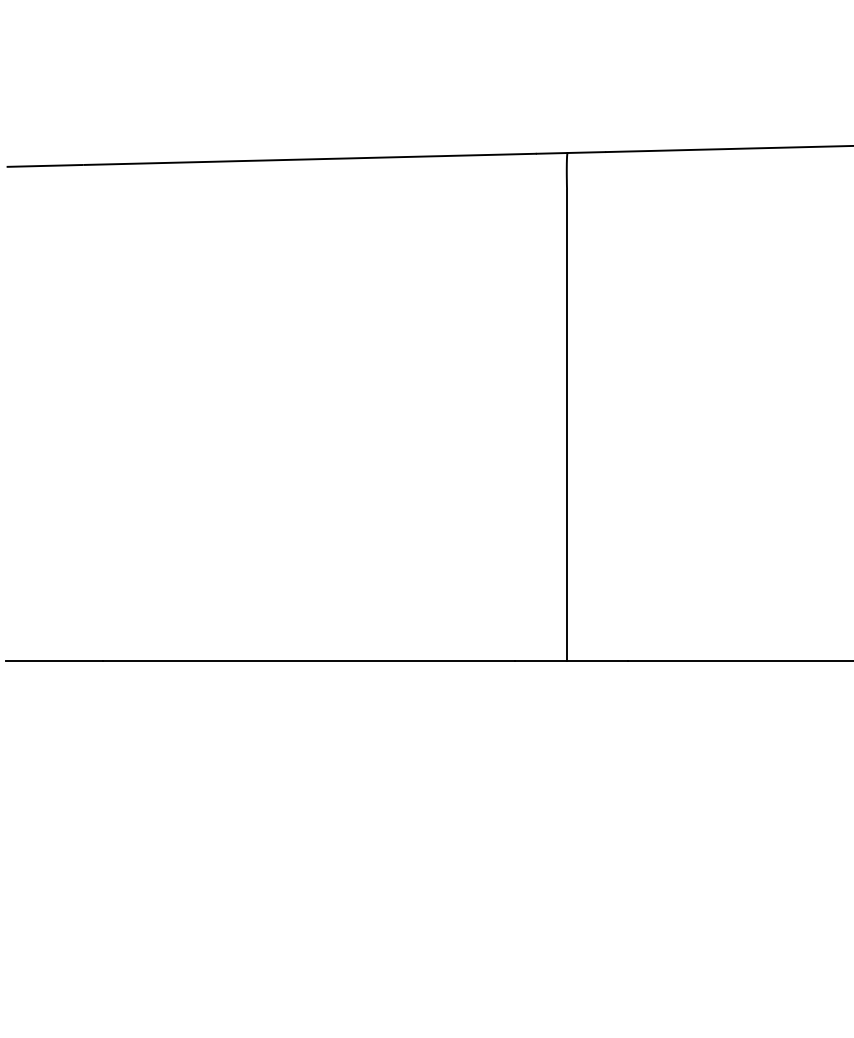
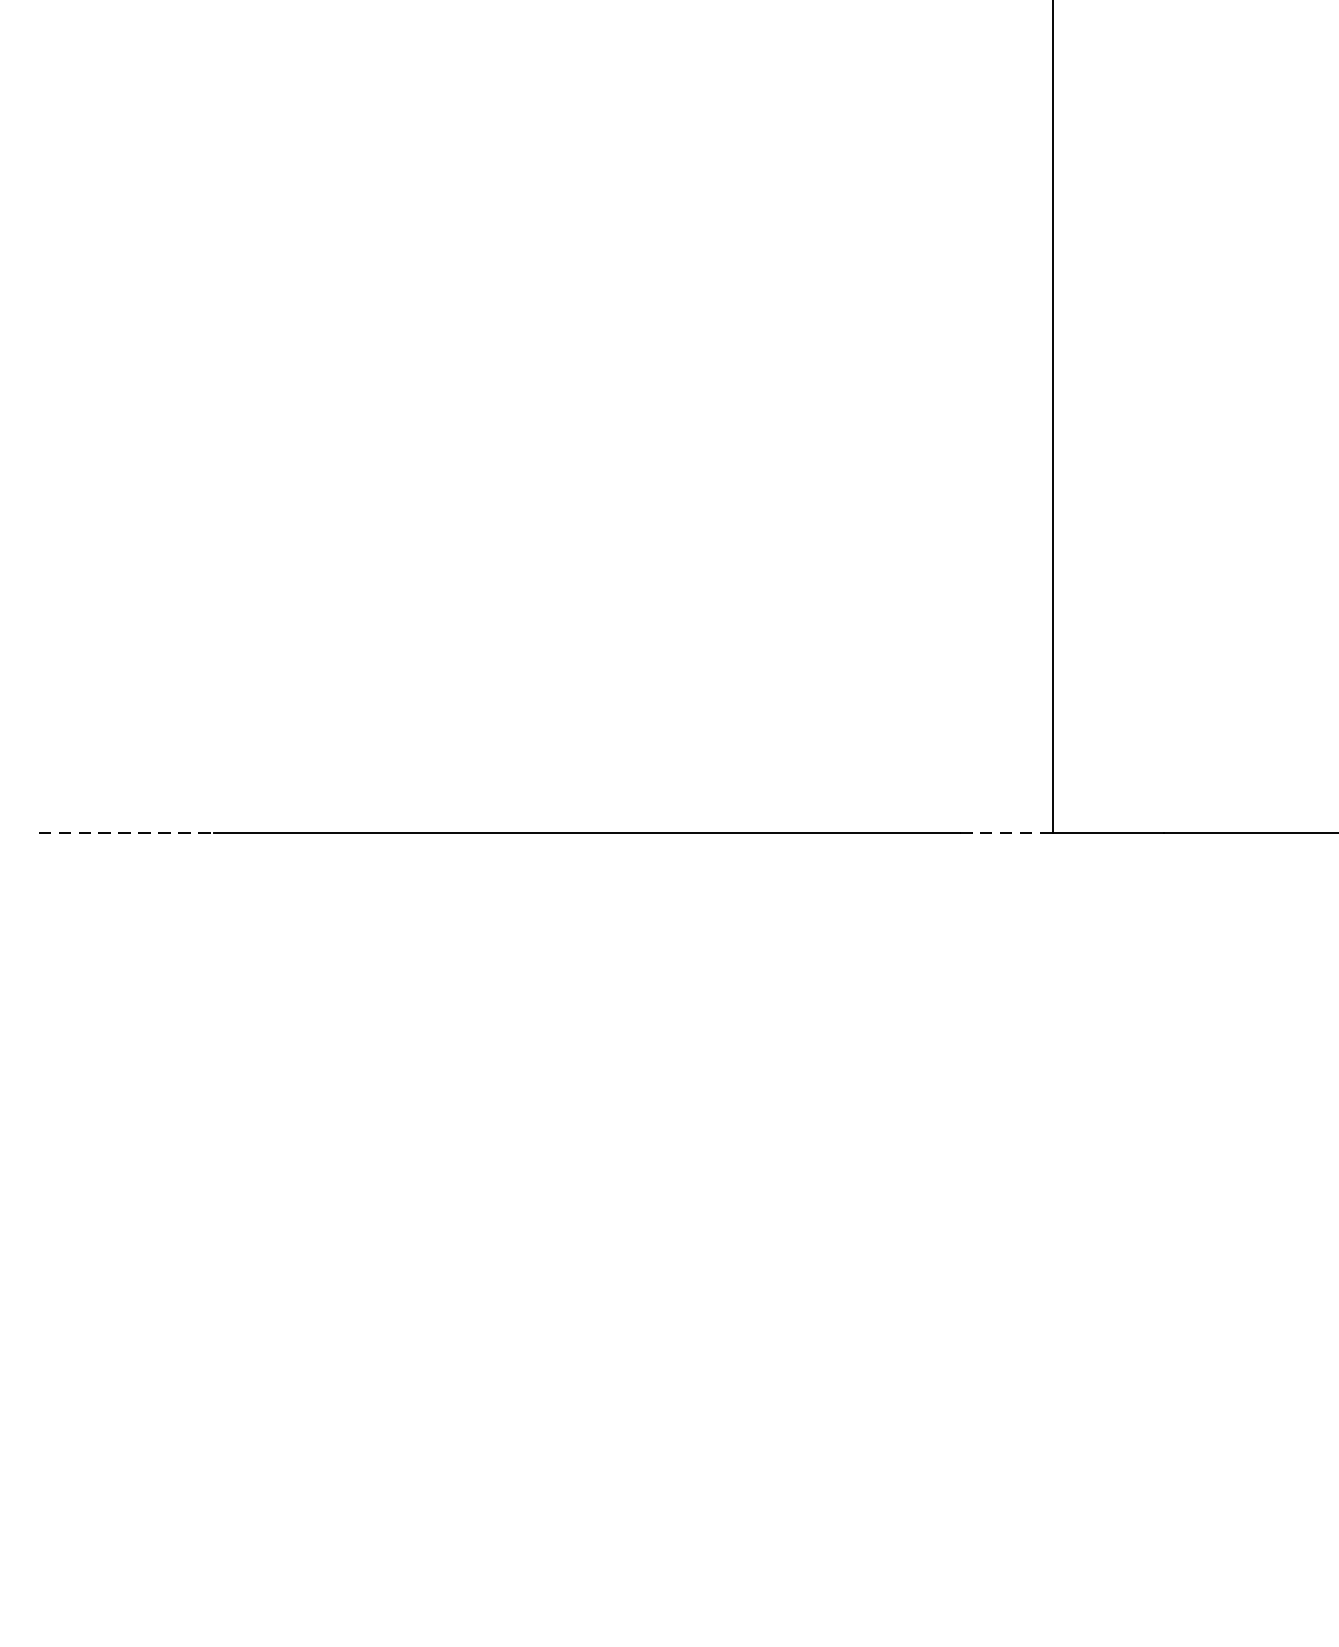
line: (55, 660) -> (128, 832), solid -> dashed
line: (541, 660) -> (1007, 832), solid -> dashed

